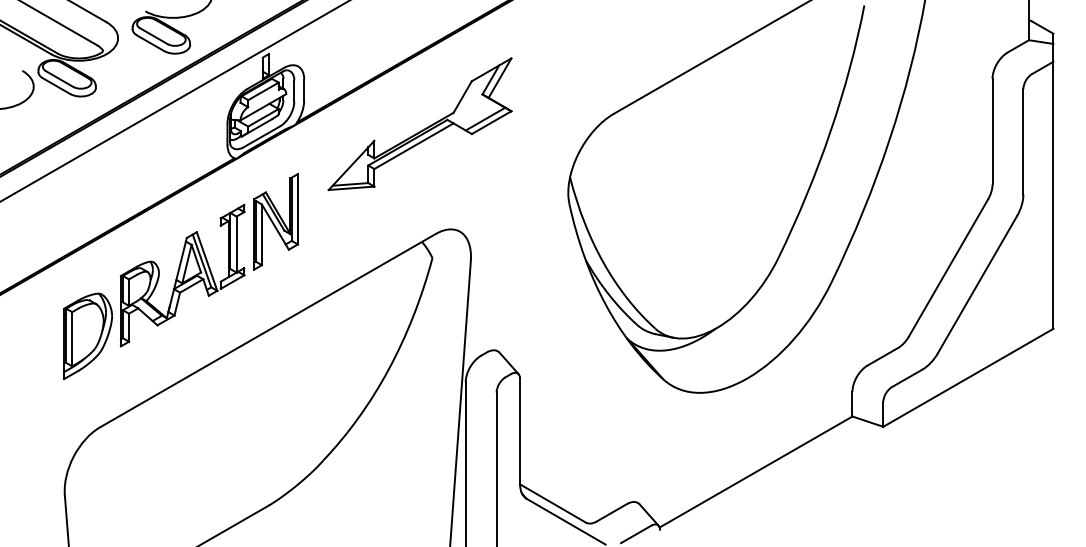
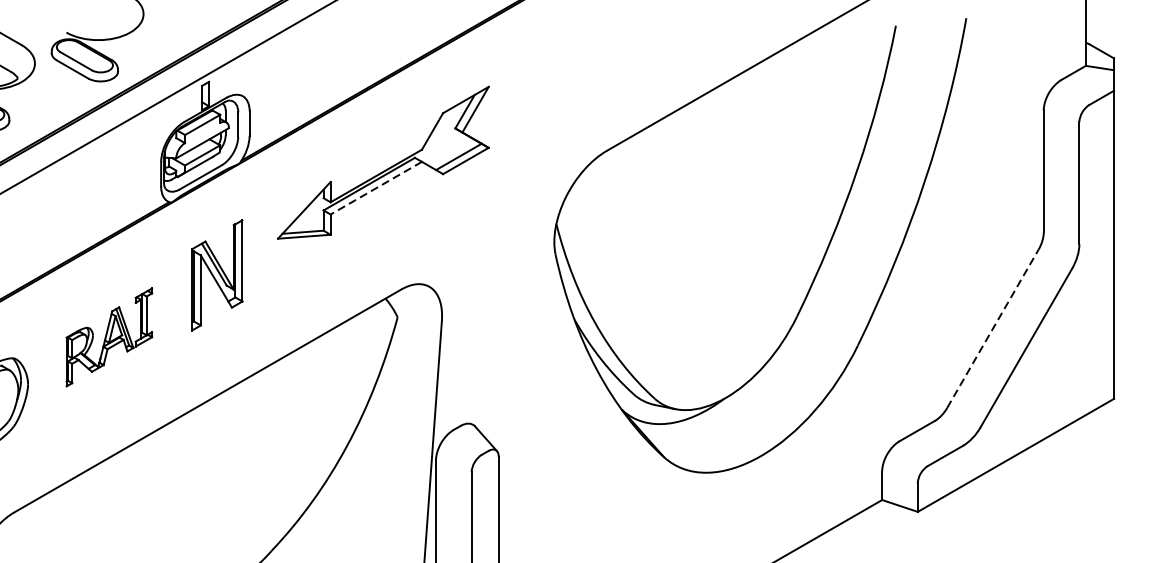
line: (413, 146) -> (375, 188), solid -> dashed
line: (948, 267) -> (992, 328), solid -> dashed
part: (182, 275) -> (109, 337), size x0.6

